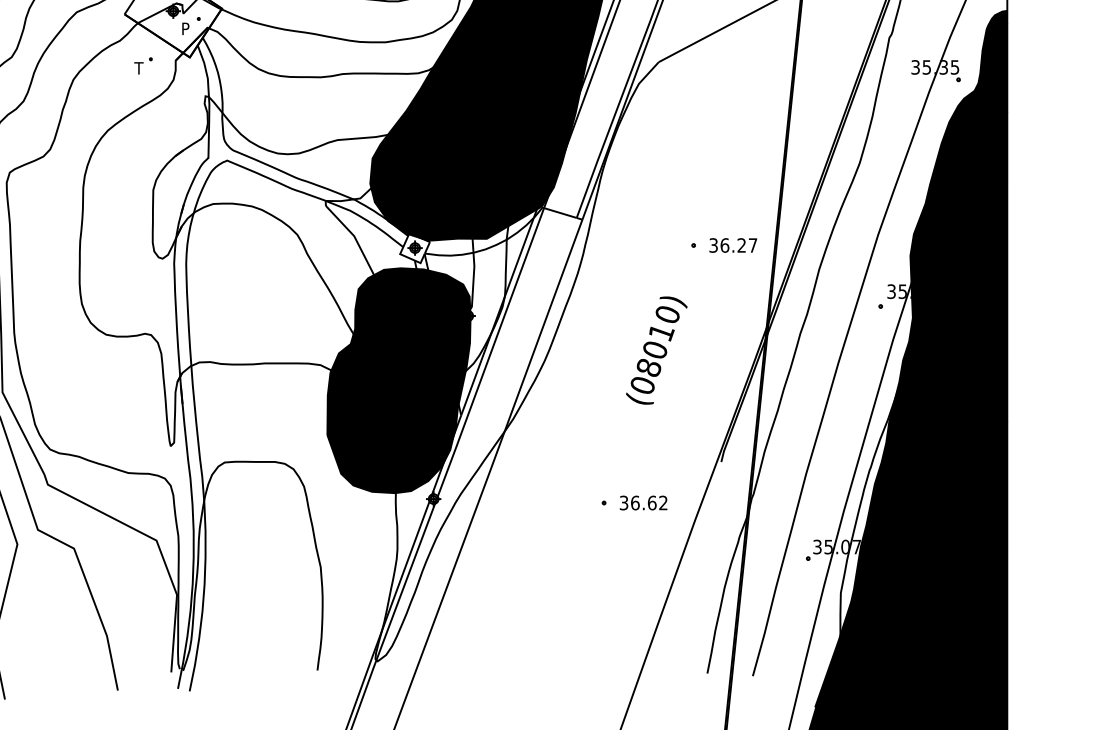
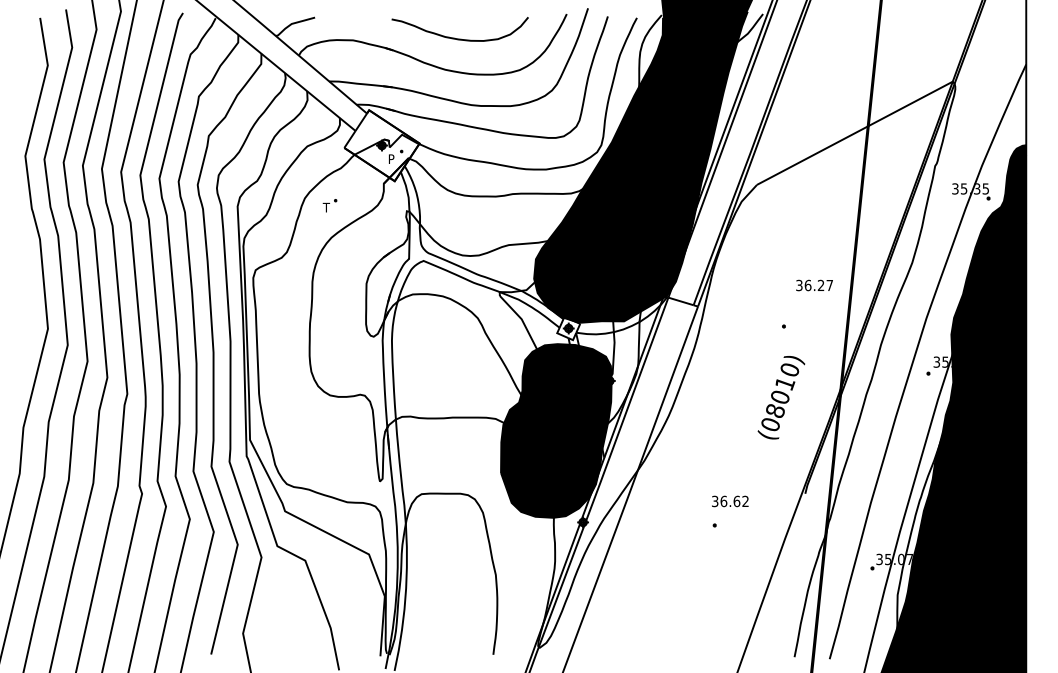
part: (142, 65) -> (329, 205), moved
text: (733, 245) -> (814, 285), moved
text: (656, 350) -> (781, 397), moved
text: (643, 503) -> (730, 501), moved

